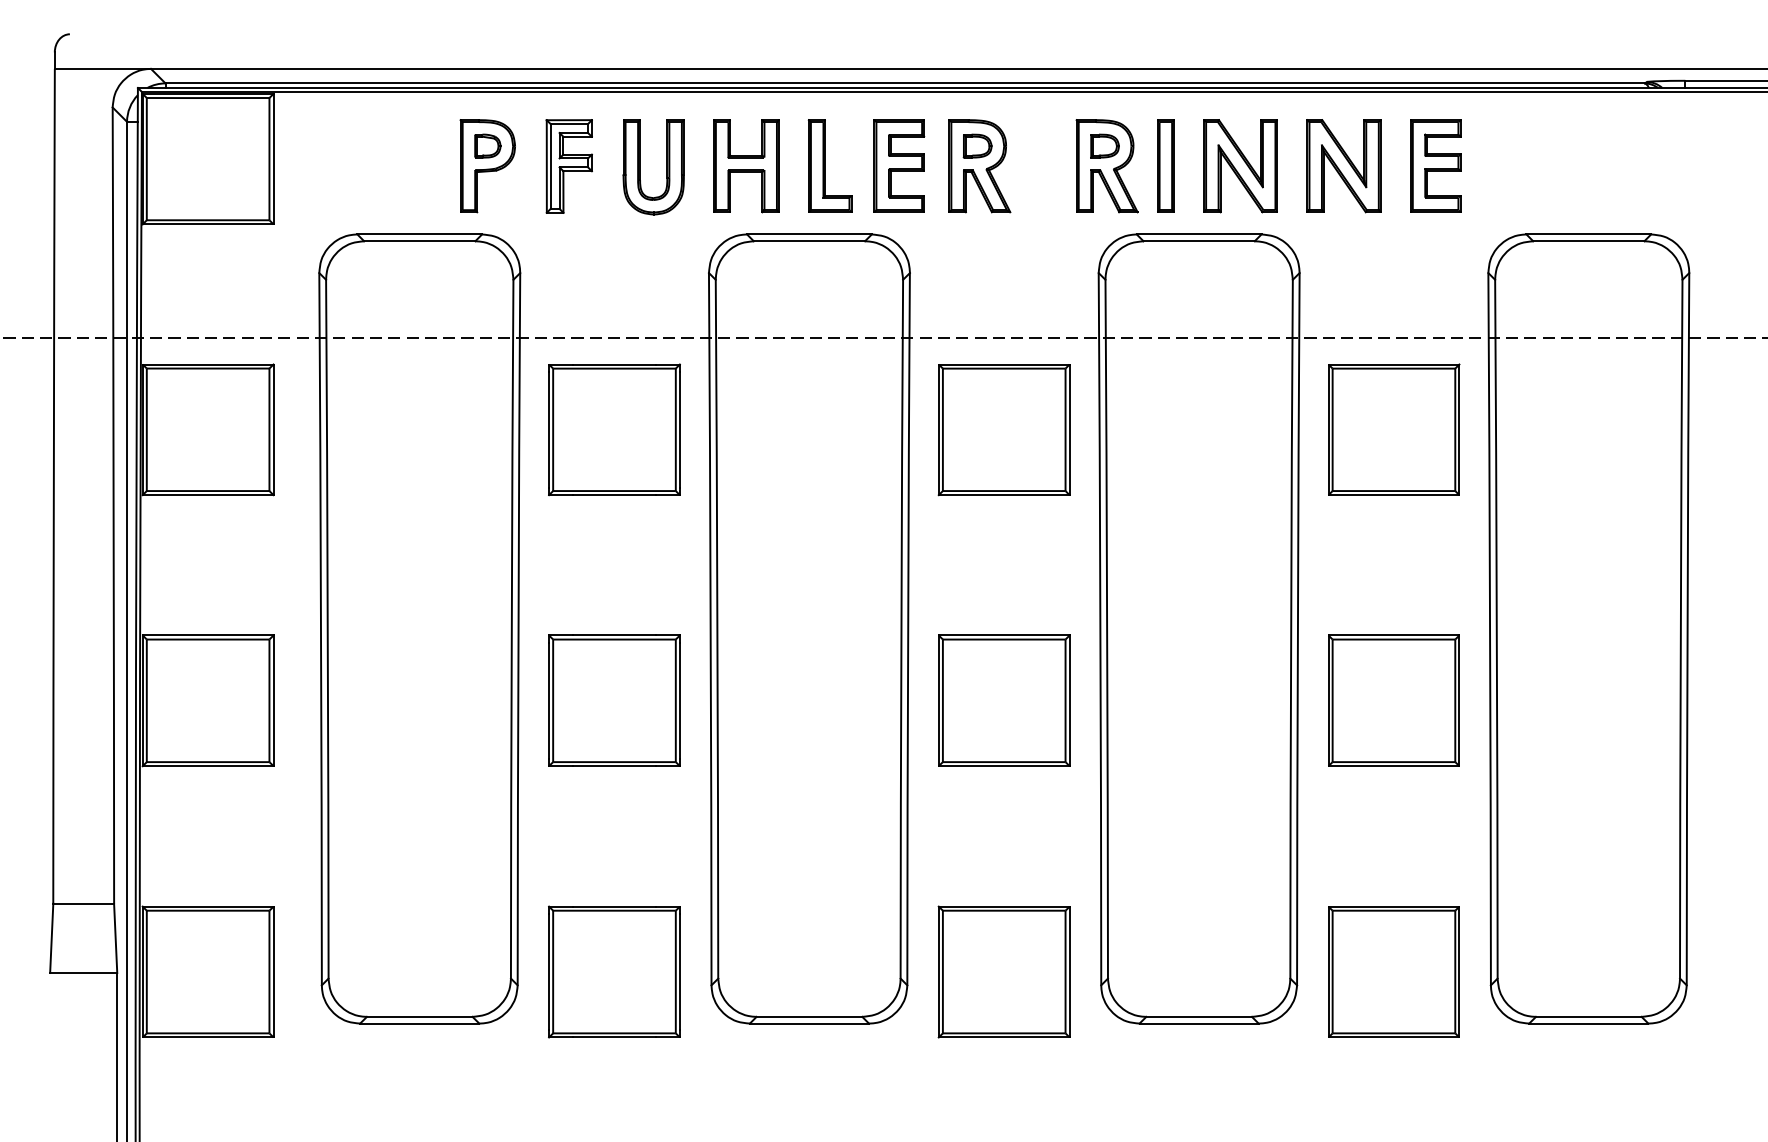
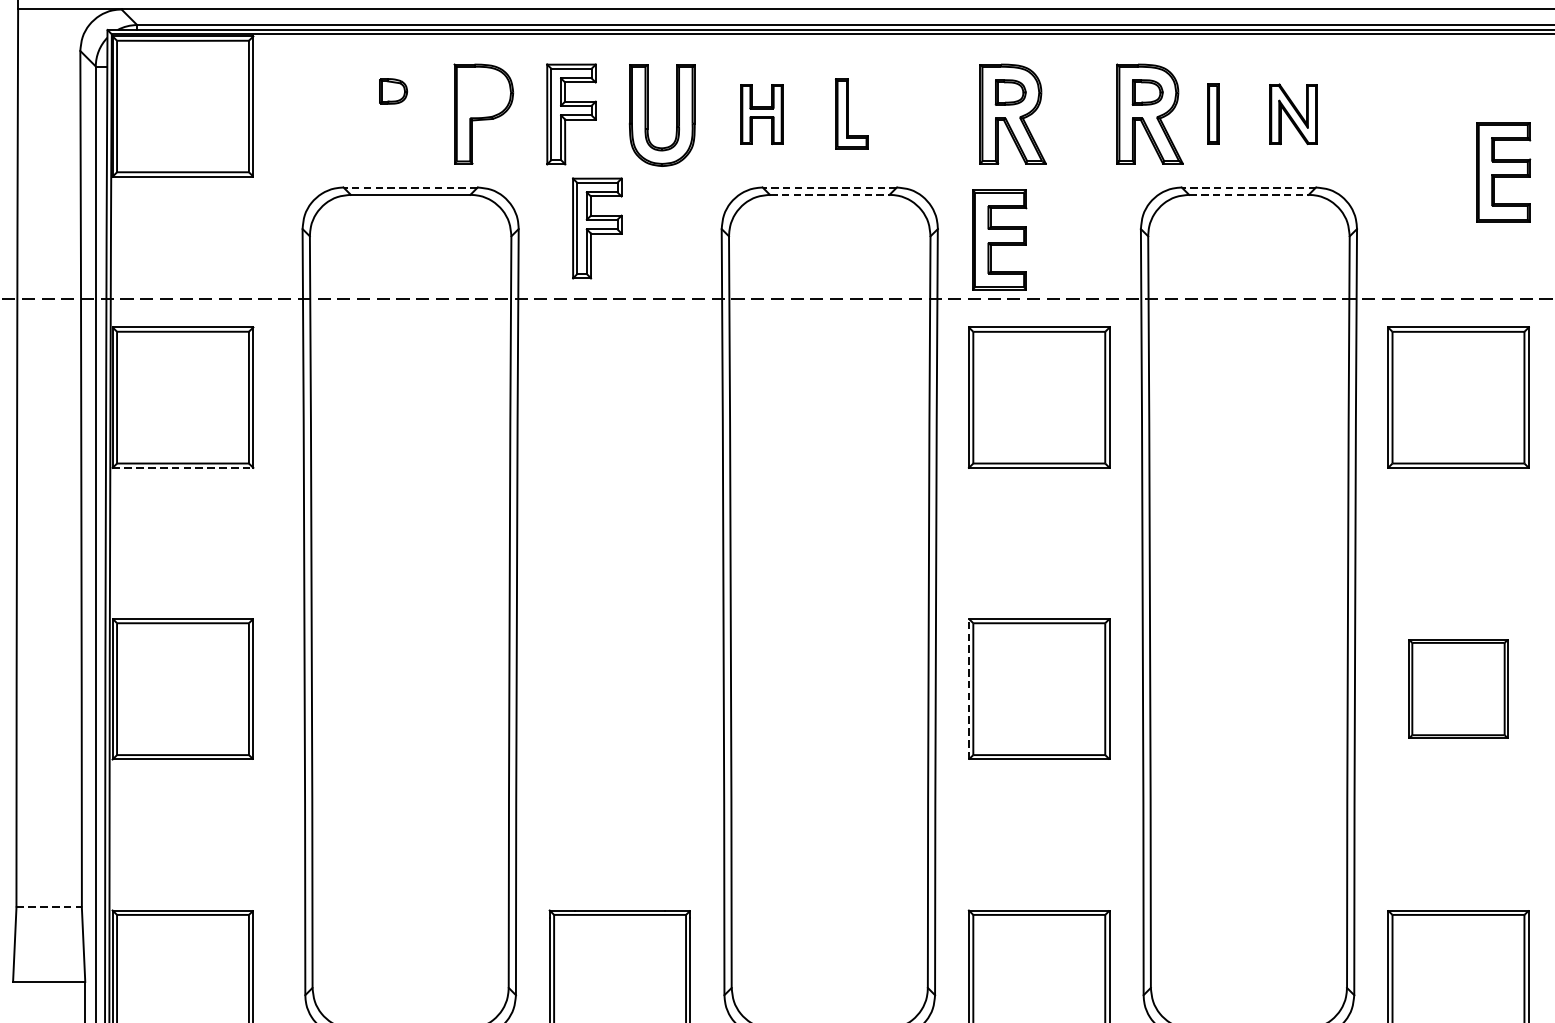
part: (487, 145) -> (393, 90), moved
part: (829, 165) -> (851, 113), size x0.7
part: (899, 165) -> (999, 239), moved
part: (1165, 165) -> (1212, 113), size x0.6
part: (1435, 165) -> (1503, 171), moved
part: (746, 166) -> (762, 114), size x0.6
part: (1240, 166) -> (1293, 114), size x0.6
part: (1343, 166) -> (1404, 114), removed
line: (419, 234) -> (410, 187), solid -> dashed
line: (808, 234) -> (828, 187), solid -> dashed
line: (1198, 234) -> (1248, 187), solid -> dashed
line: (809, 241) -> (829, 195), solid -> dashed
line: (1199, 241) -> (1249, 195), solid -> dashed
part: (592, 272) -> (596, 228), added
part: (614, 429) -> (620, 397), removed
line: (208, 495) -> (183, 468), solid -> dashed
part: (614, 700) -> (620, 688), removed
line: (938, 700) -> (968, 688), solid -> dashed
part: (1393, 700) -> (1457, 688), size x0.7
line: (84, 903) -> (50, 907), solid -> dashed

